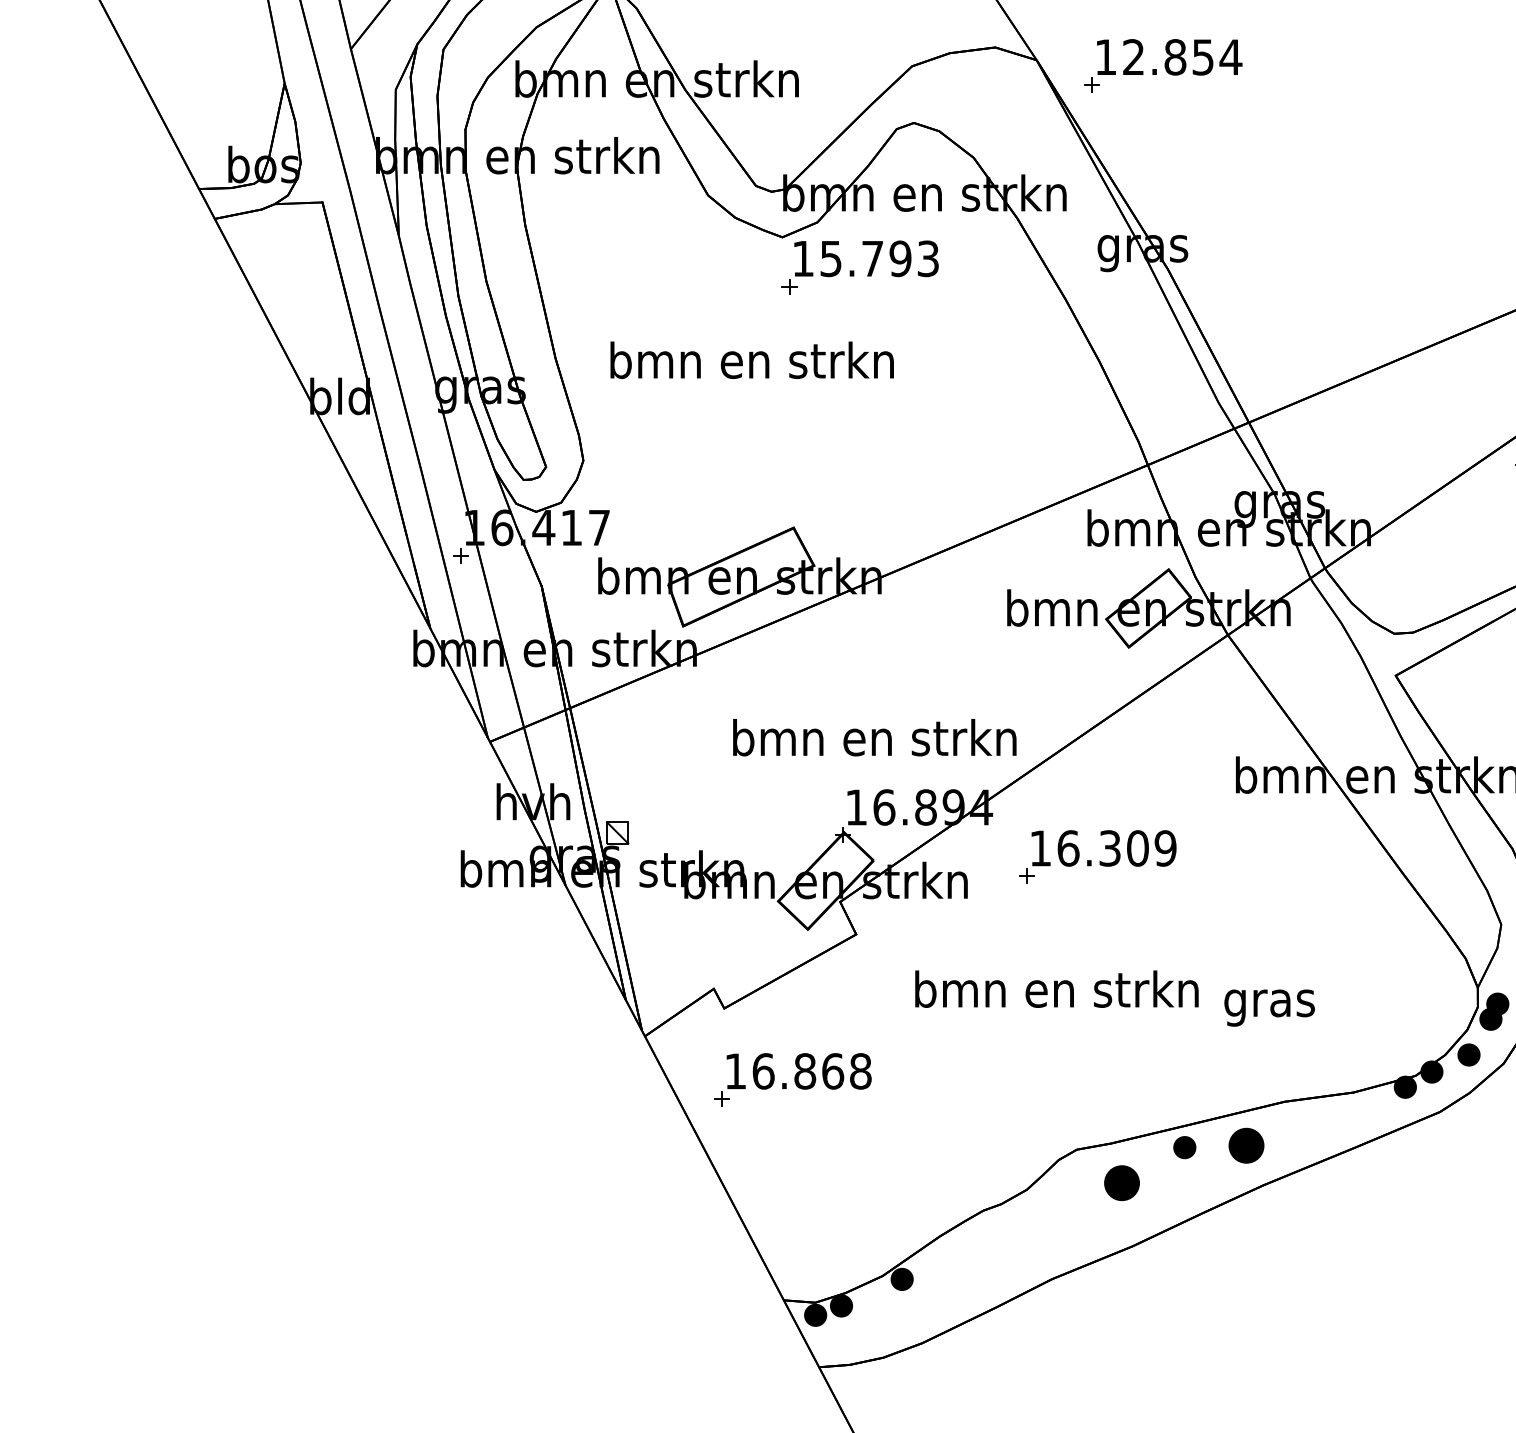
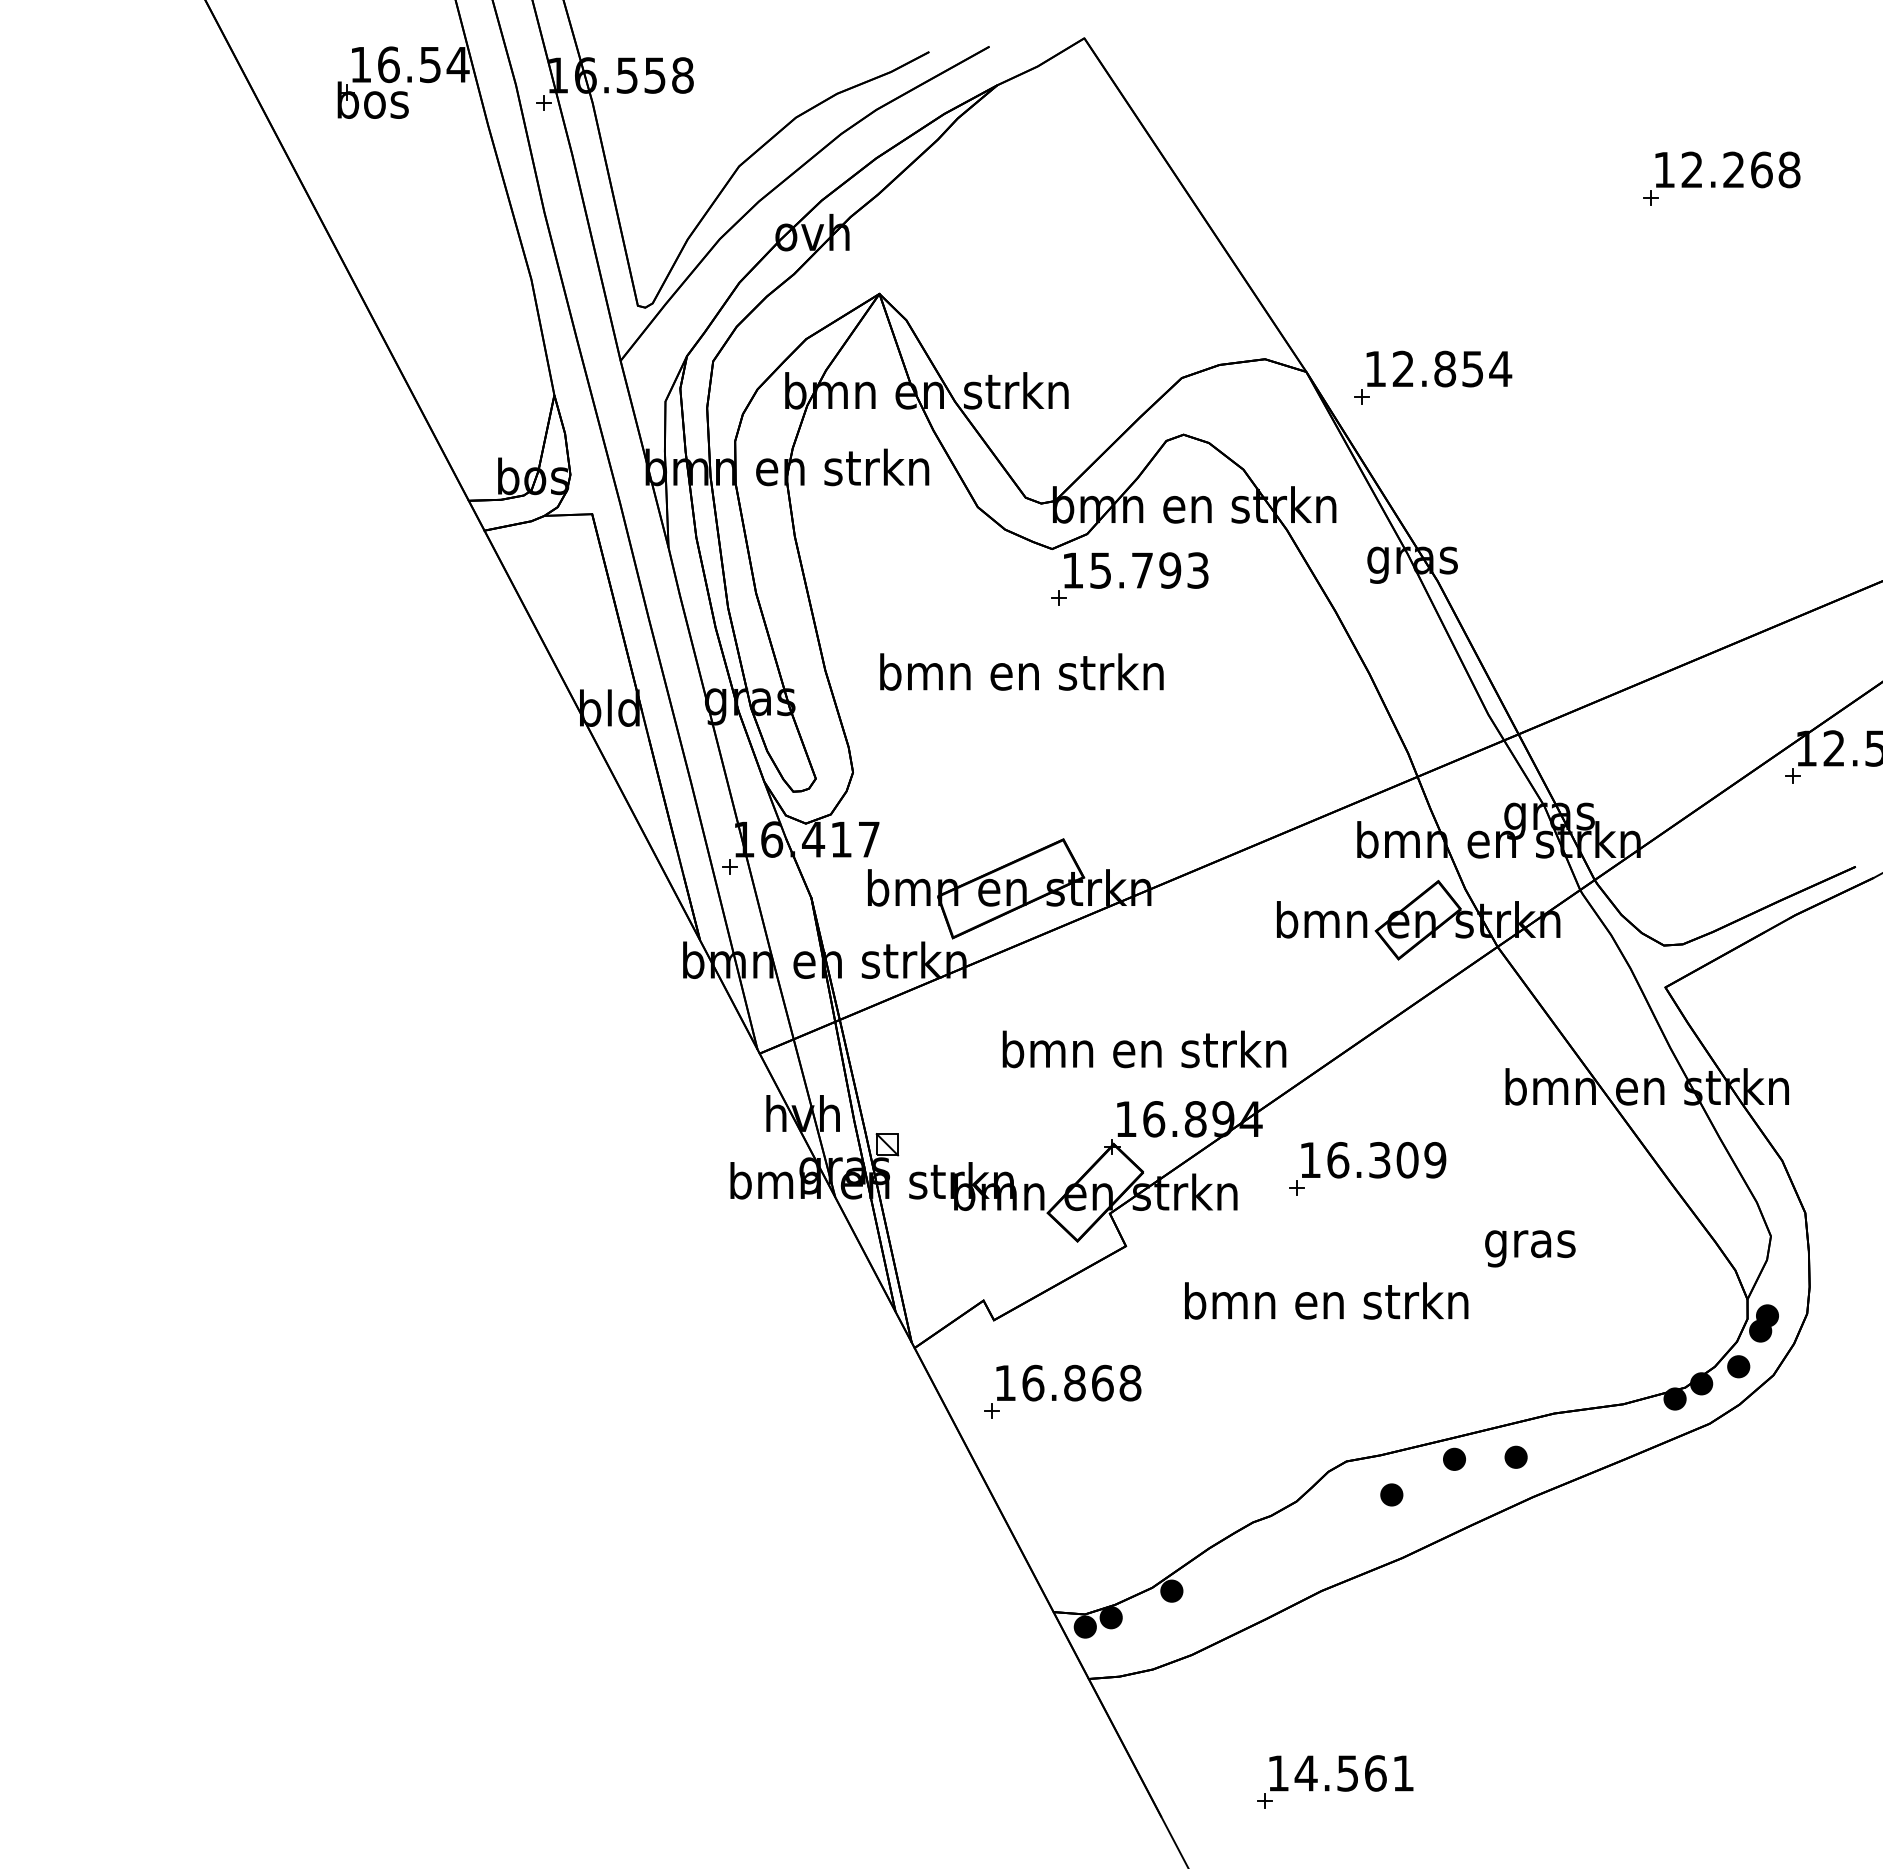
text: (1269, 1007) -> (1530, 1248), moved
part: (1245, 1144) -> (1515, 1456), size x0.62
part: (1121, 1182) -> (1391, 1494), size x0.62

